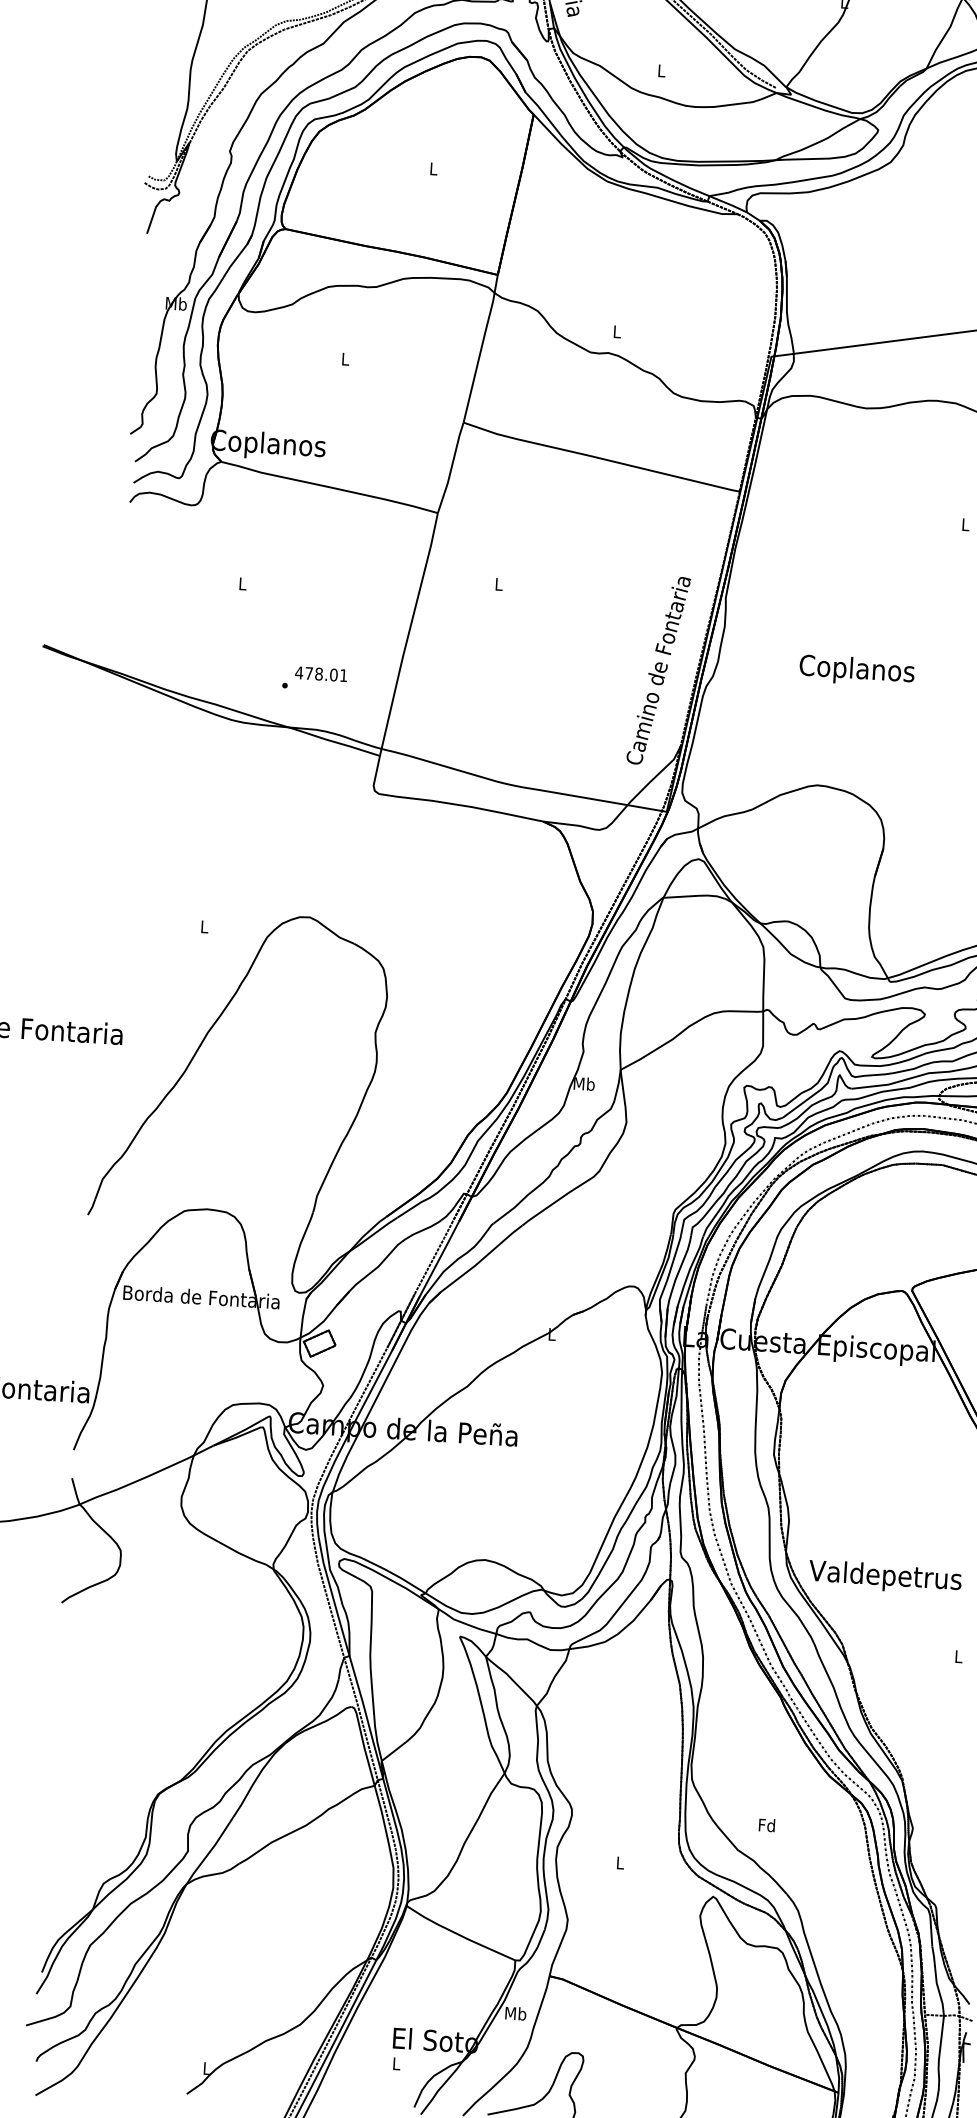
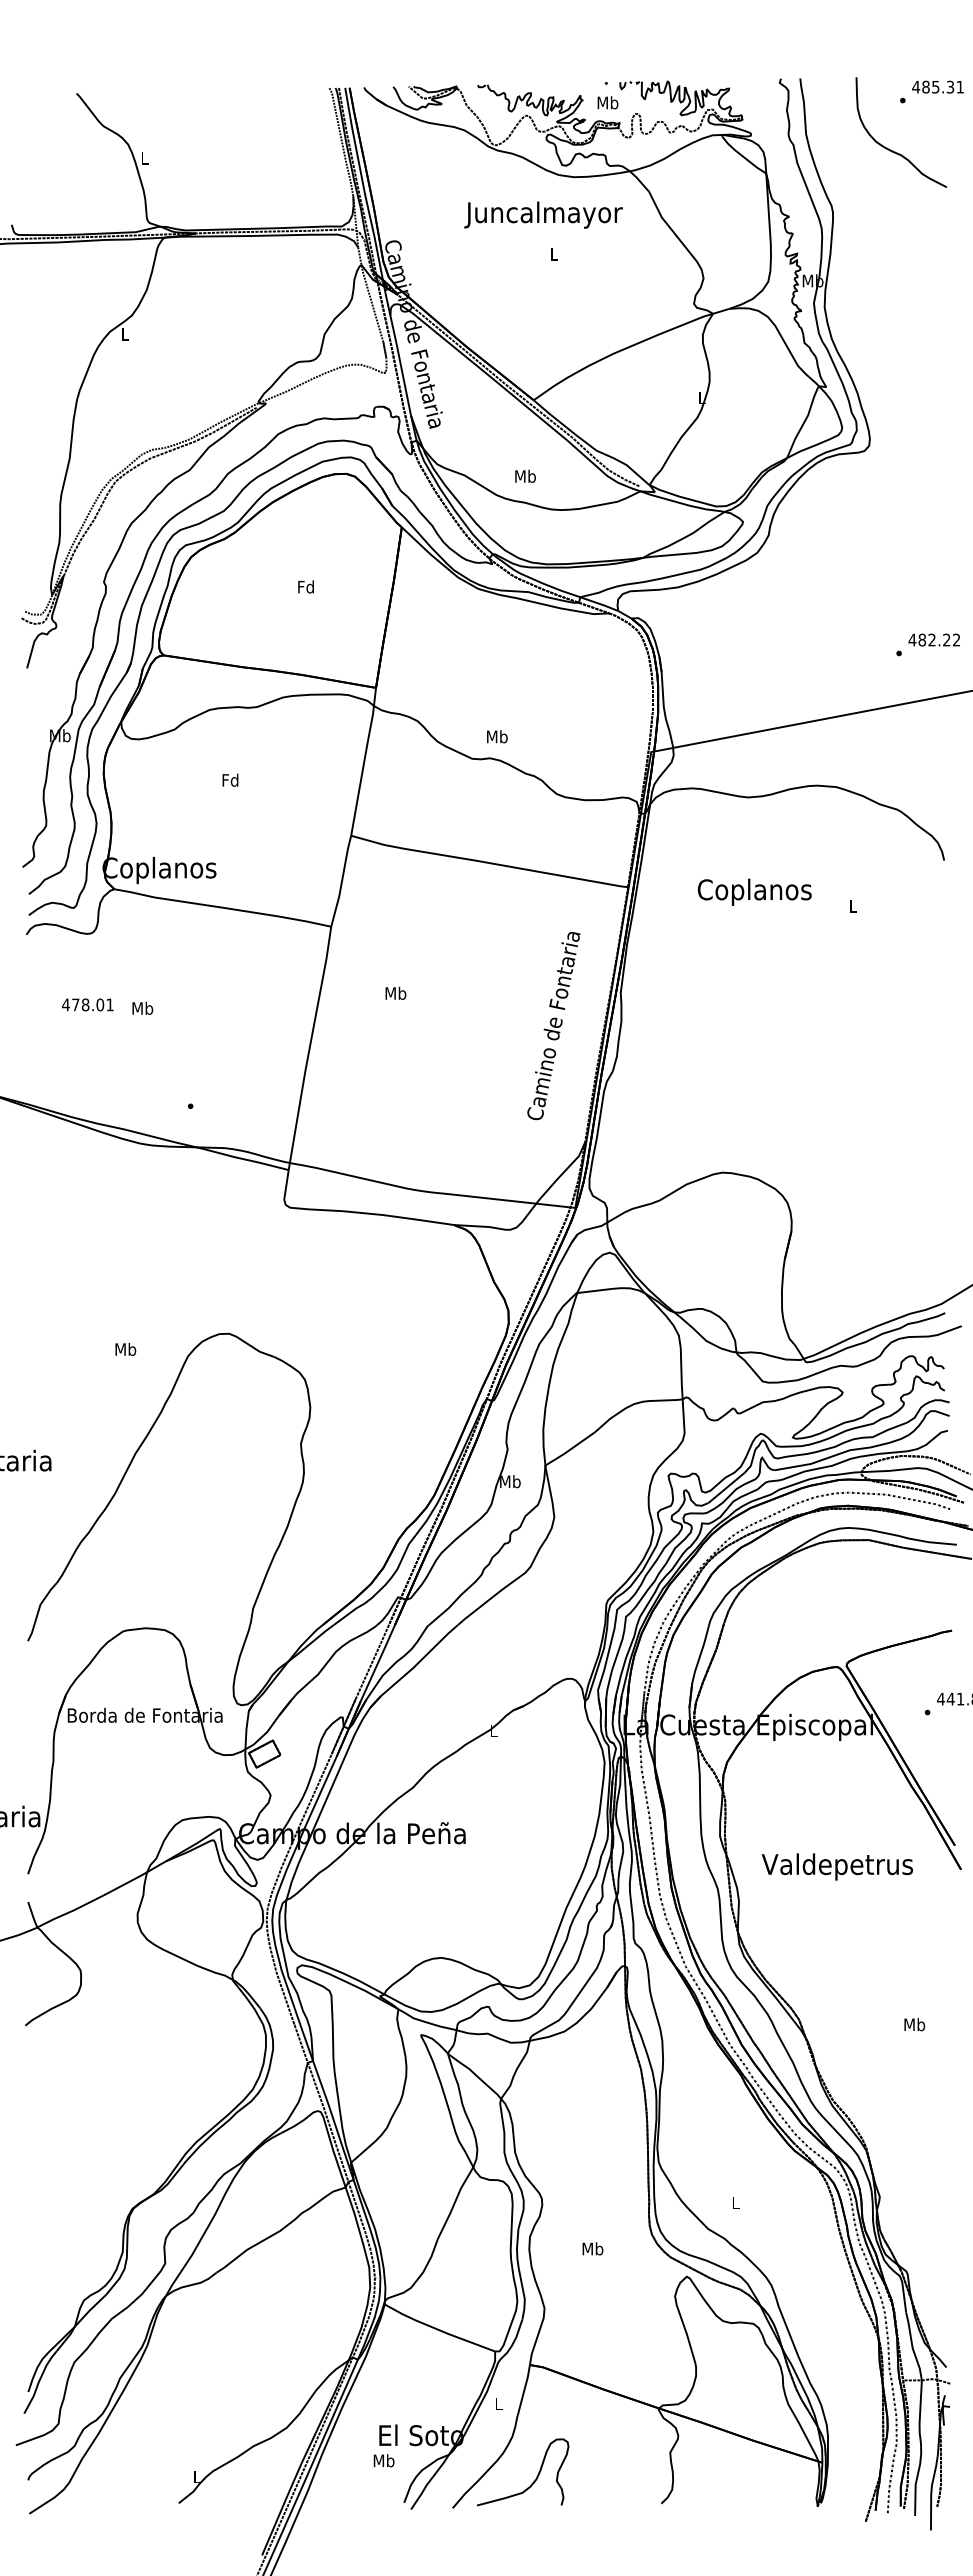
text: (661, 69) -> (525, 475), L -> Mb
text: (432, 168) -> (305, 586), L -> Fd
text: (617, 331) -> (497, 736), L -> Mb
text: (345, 358) -> (230, 779), L -> Fd
text: (242, 582) -> (142, 1007), L -> Mb
text: (498, 583) -> (395, 992), L -> Mb
text: (856, 670) -> (754, 891), moved
text: (658, 671) -> (553, 1026), moved
text: (321, 673) -> (87, 1004), moved
text: (204, 925) -> (125, 1348), L -> Mb
text: (884, 1576) -> (836, 1866), moved
text: (958, 1656) -> (914, 2024), L -> Mb
text: (766, 1824) -> (735, 2202), Fd -> L
text: (619, 1862) -> (592, 2248), L -> Mb
text: (515, 2013) -> (498, 2403), Mb -> L
text: (395, 2063) -> (383, 2460), L -> Mb

